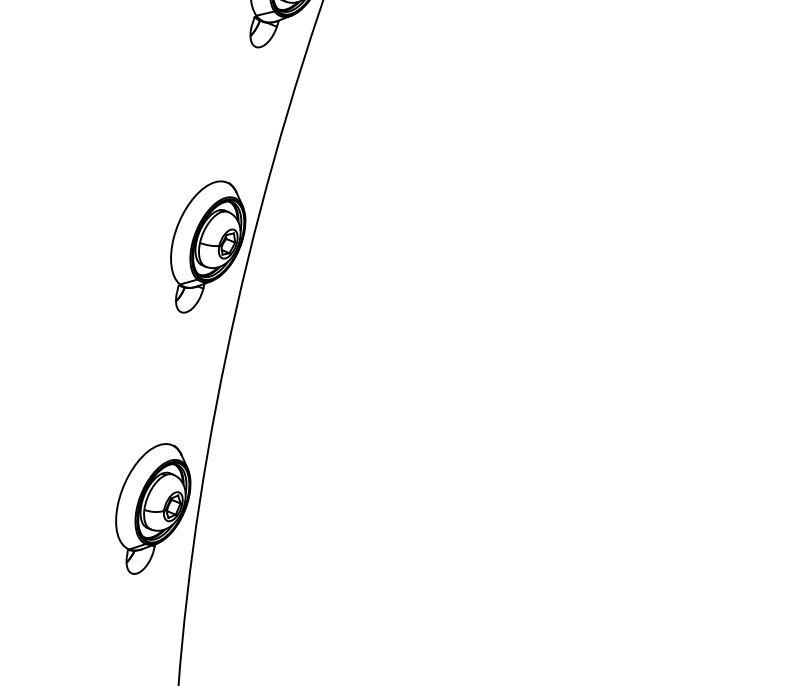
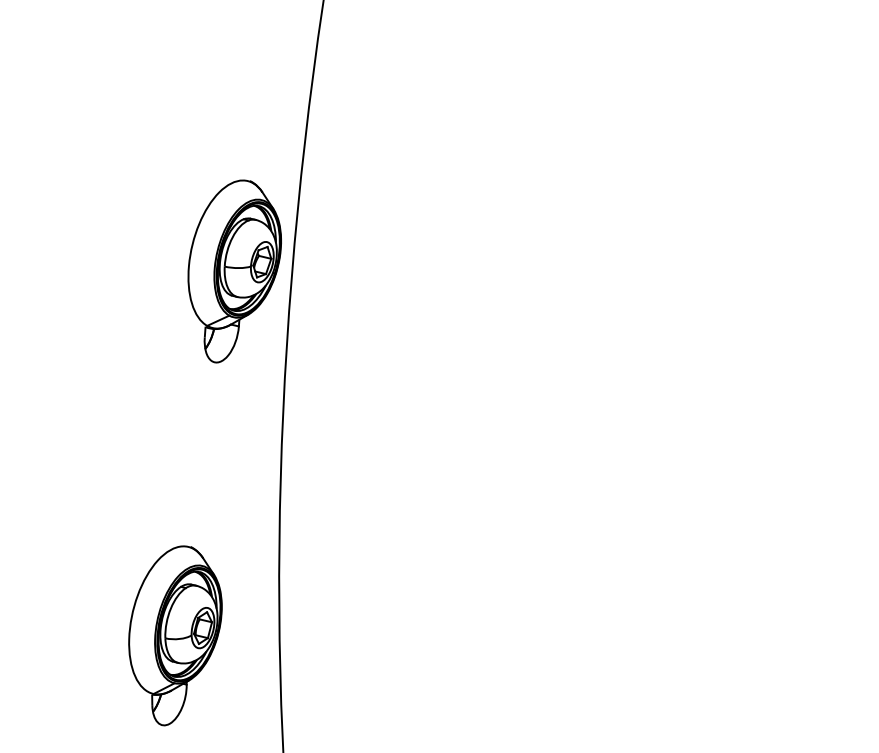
part: (153, 508) -> (177, 634), moved

